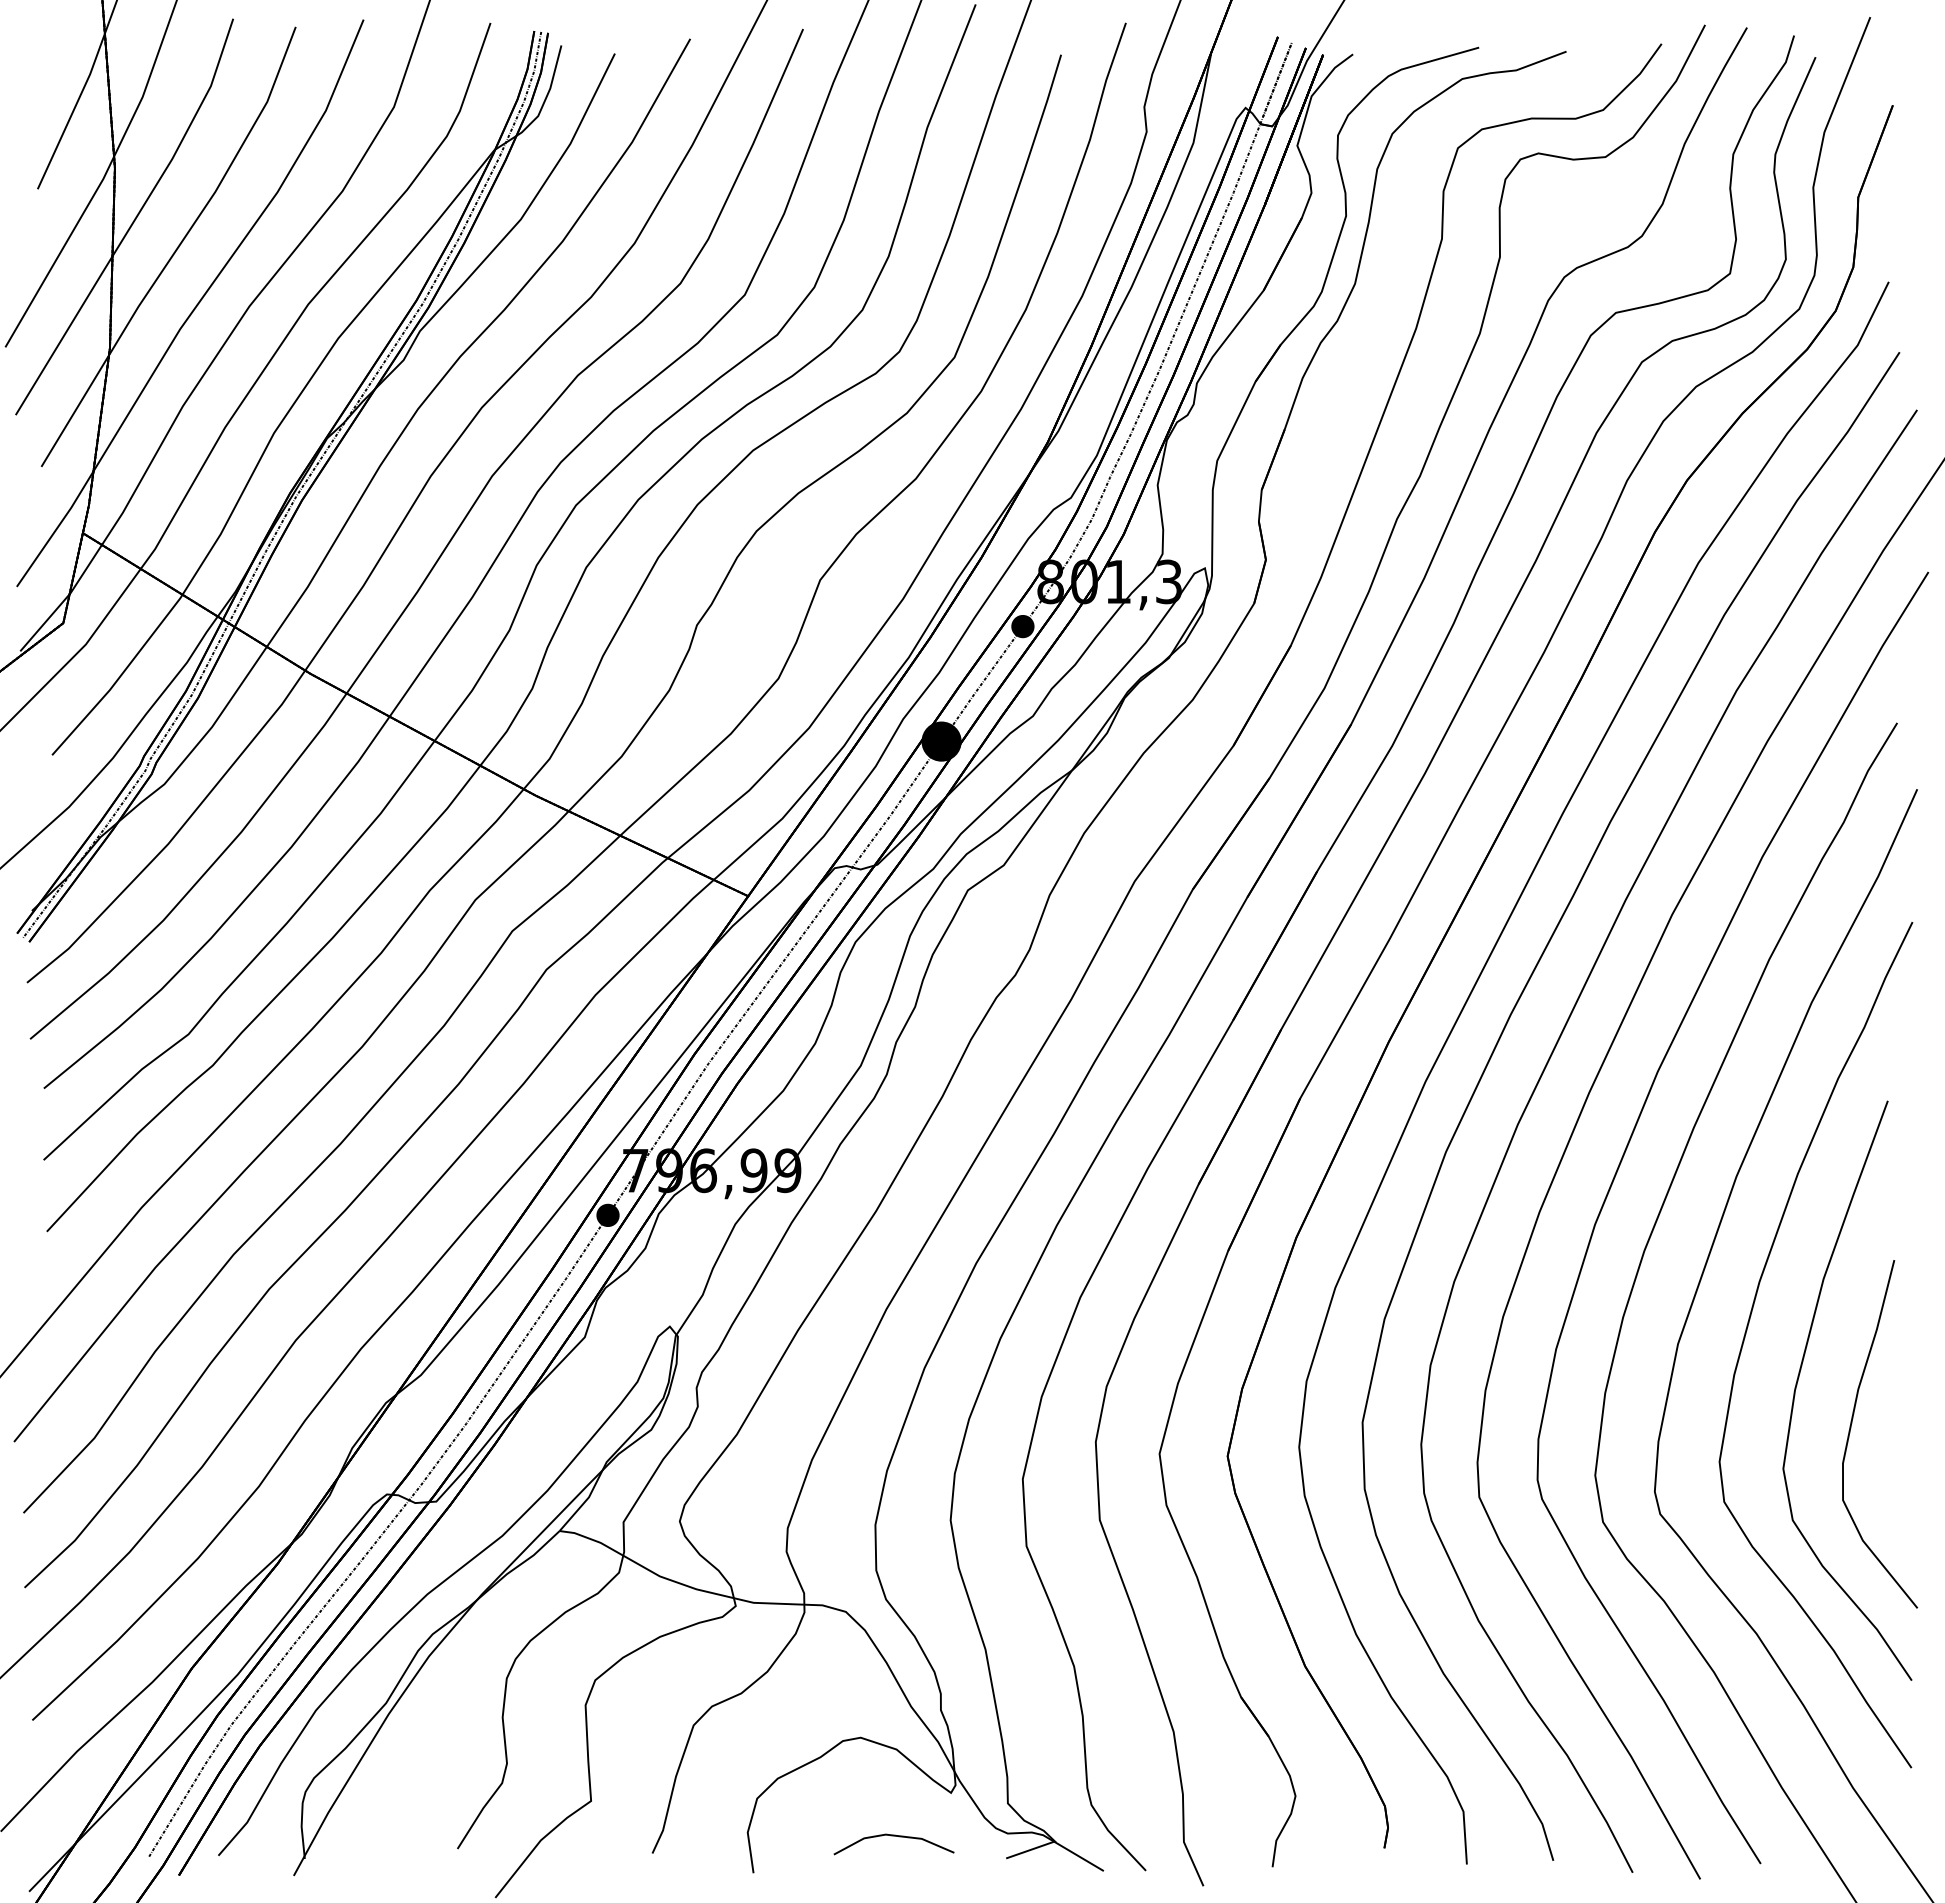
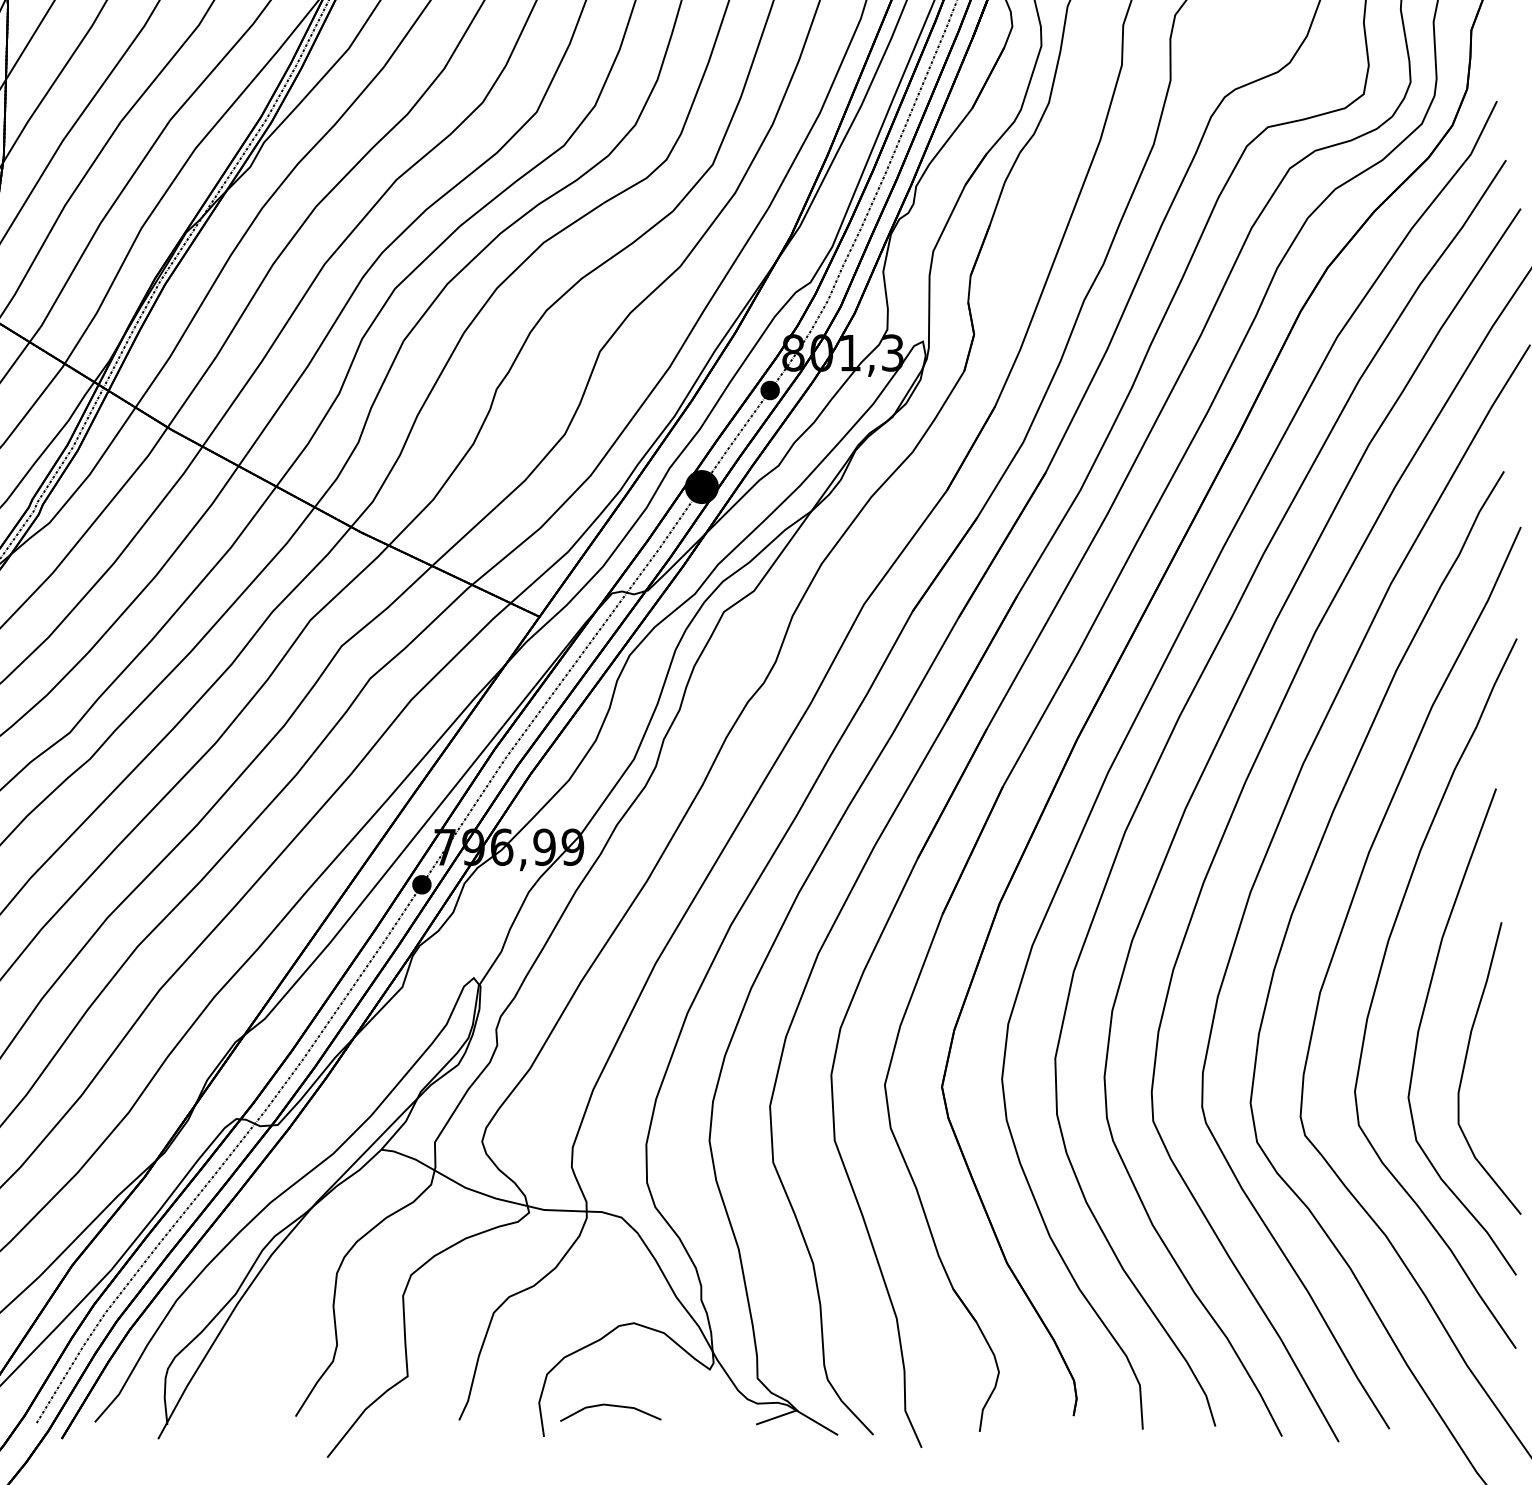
line: (893, 1836) -> (610, 1406), moved

